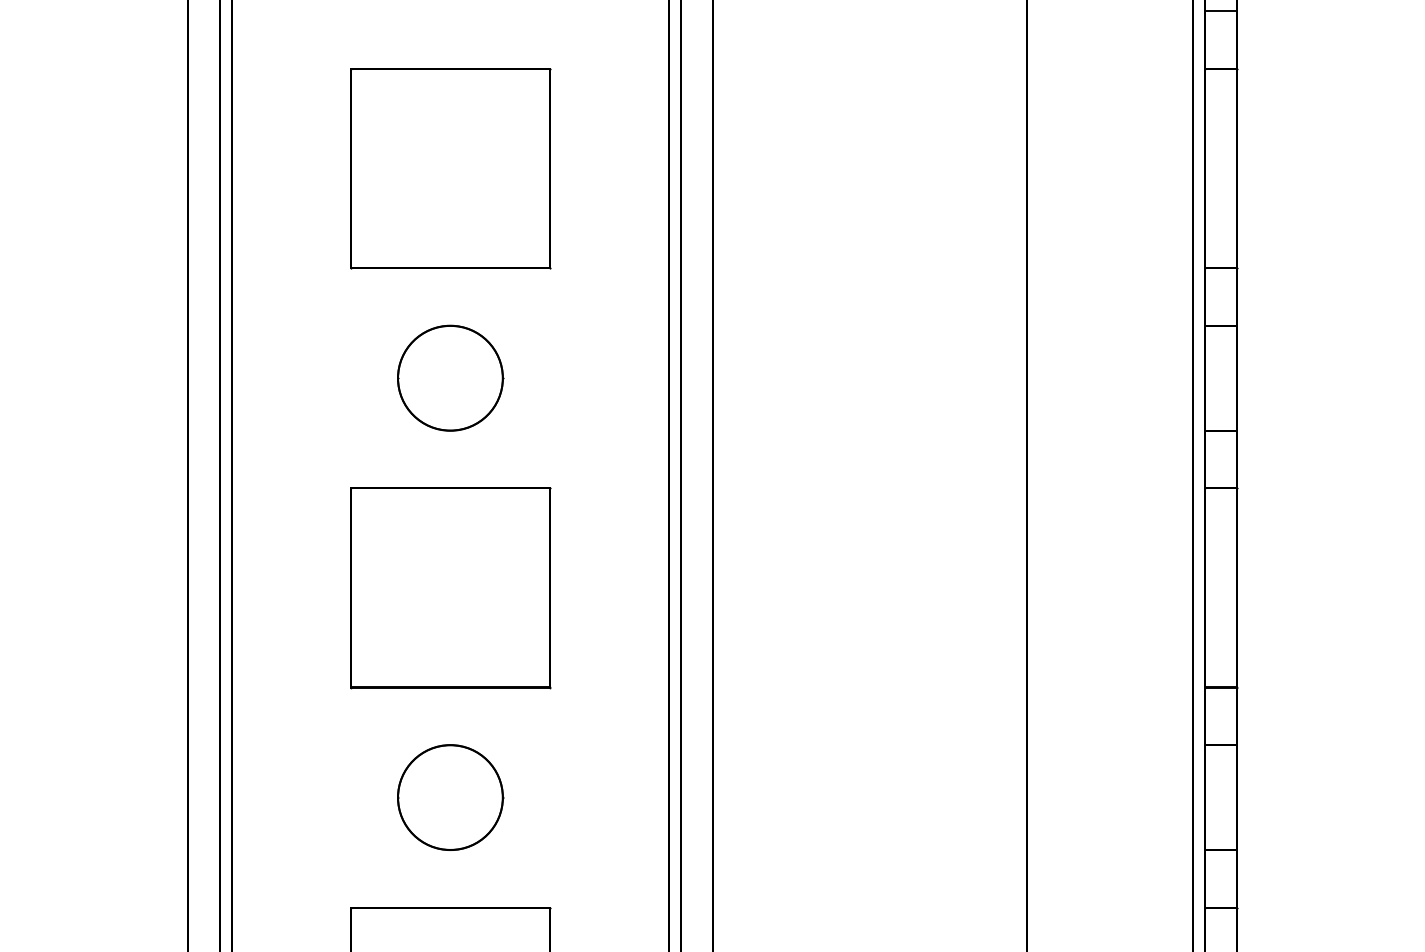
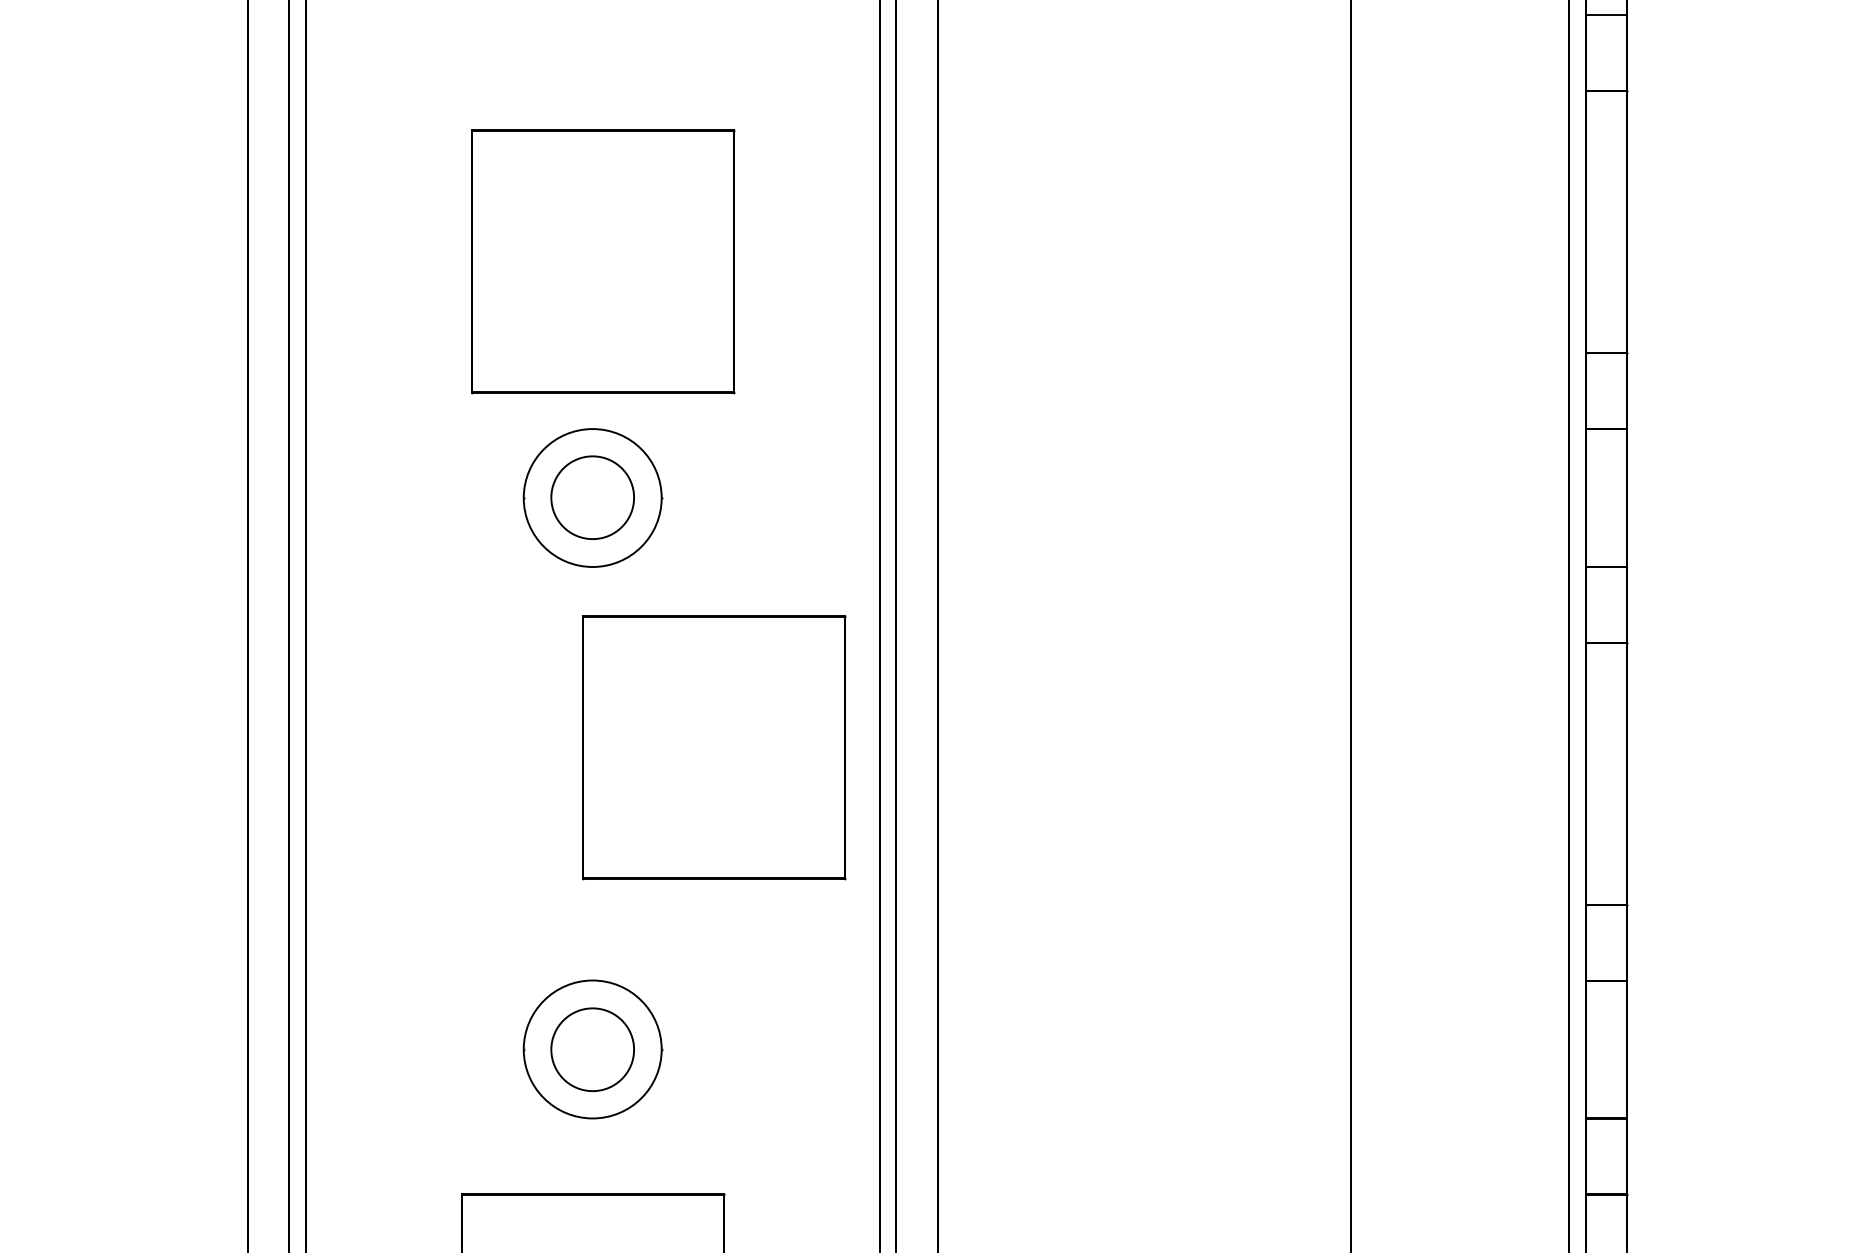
part: (450, 168) -> (603, 261), moved
circle: (450, 377) -> (592, 496), size x0.6
part: (450, 588) -> (713, 748), moved
circle: (450, 797) -> (592, 1049), size x0.6

